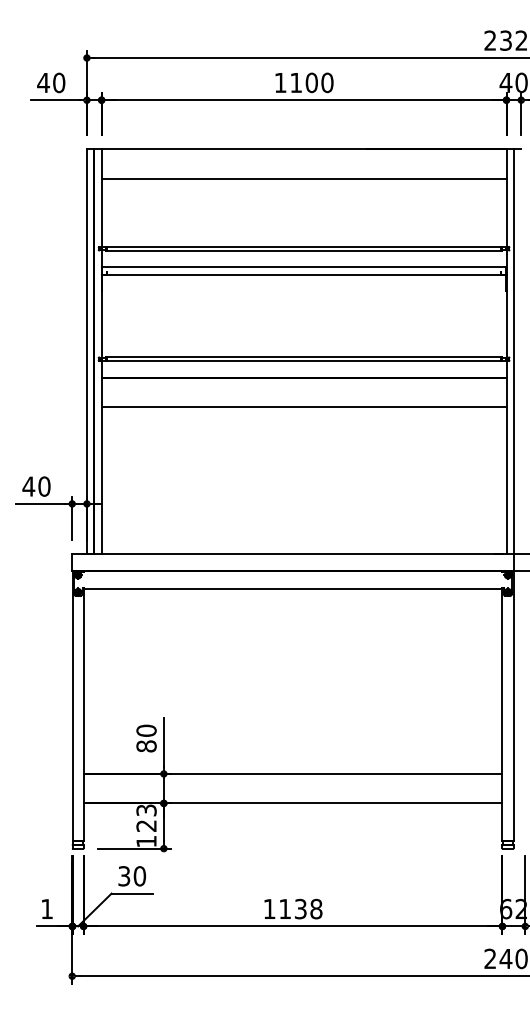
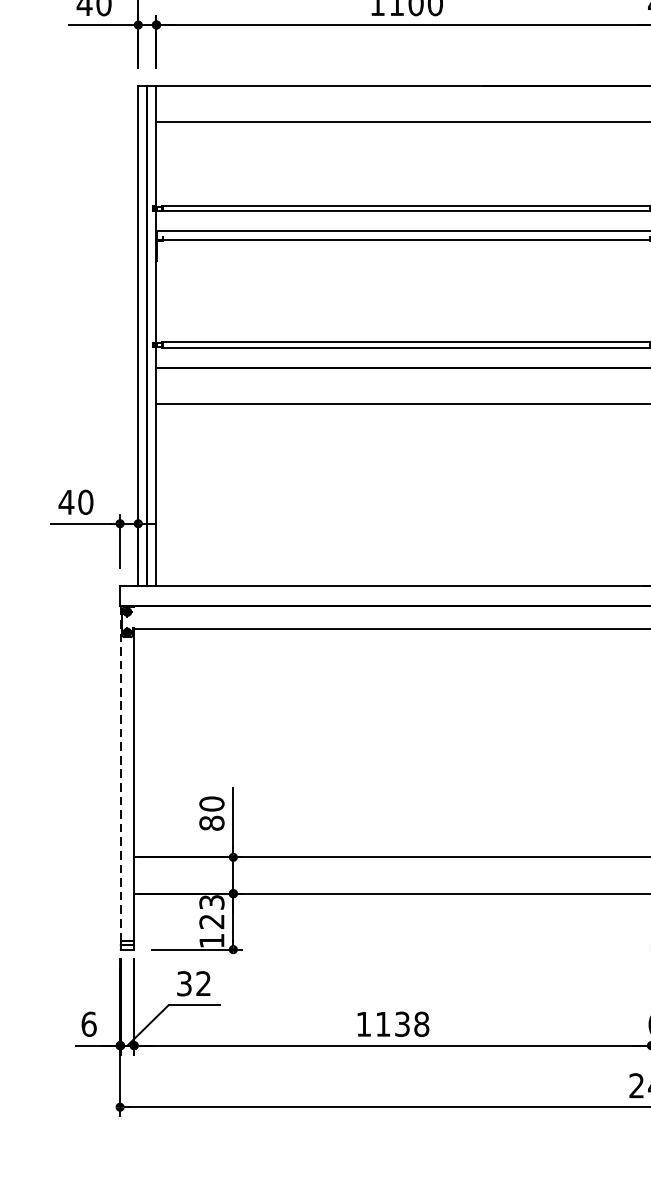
line: (72, 706) -> (120, 774), solid -> dashed
text: (139, 876) -> (203, 984), 30 -> 32
text: (47, 908) -> (89, 1023), 1 -> 6

